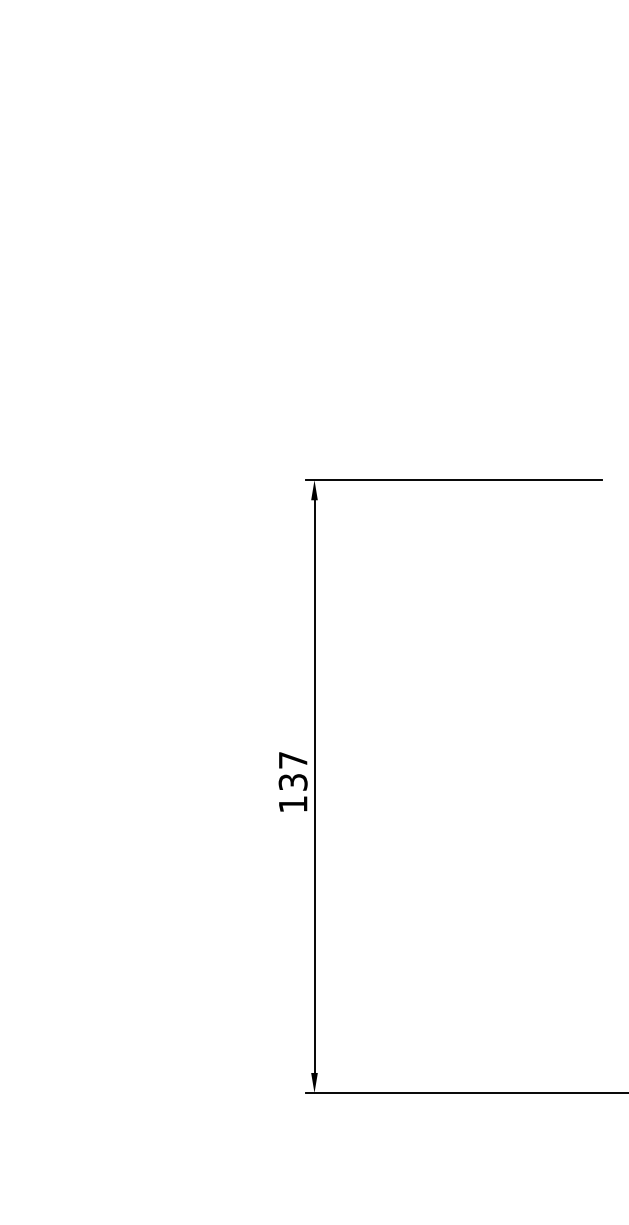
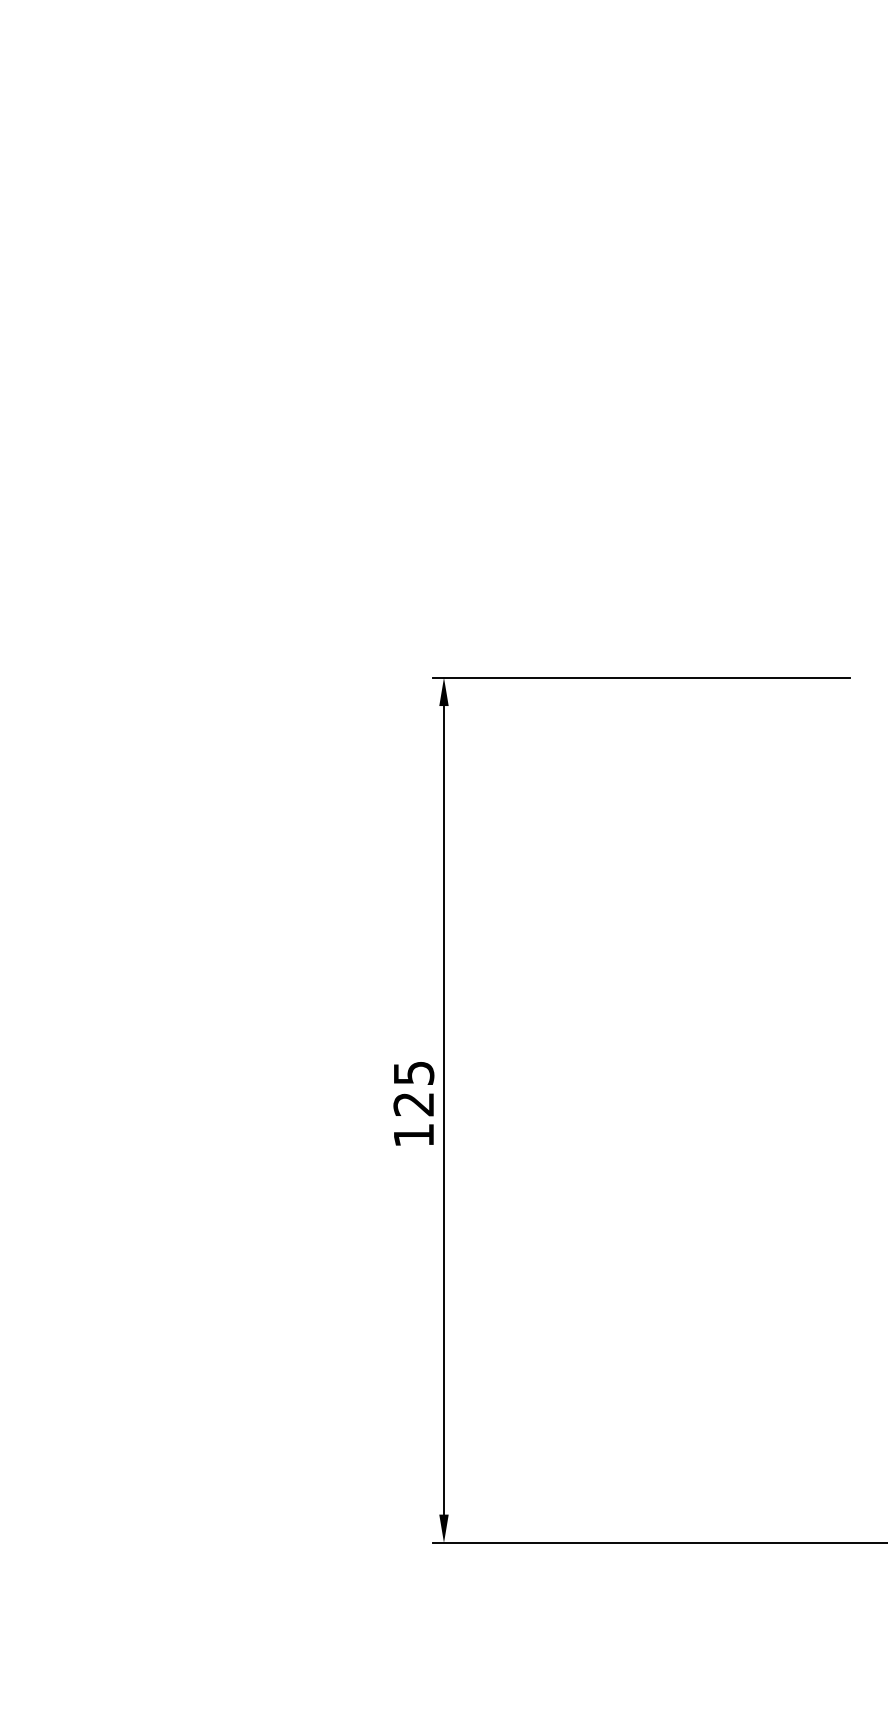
text: (292, 771) -> (413, 1088), 137 -> 125

